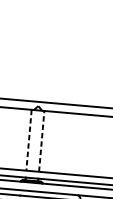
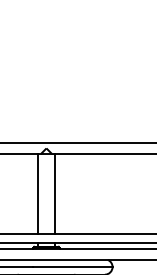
line: (29, 139) -> (38, 193), dashed -> solid
line: (41, 141) -> (54, 193), dashed -> solid

